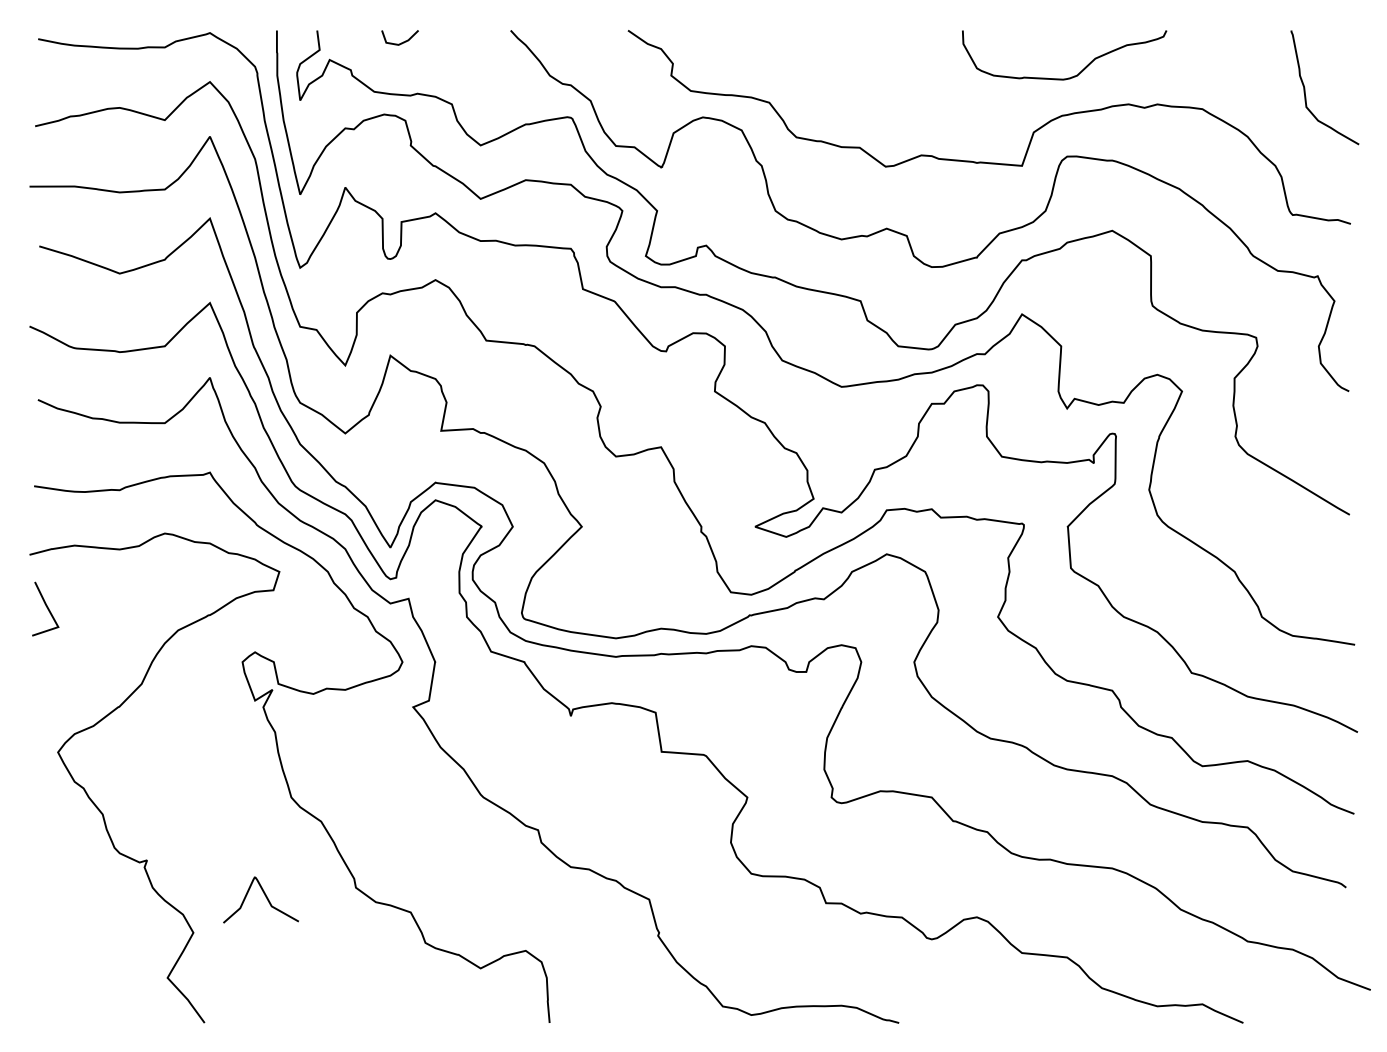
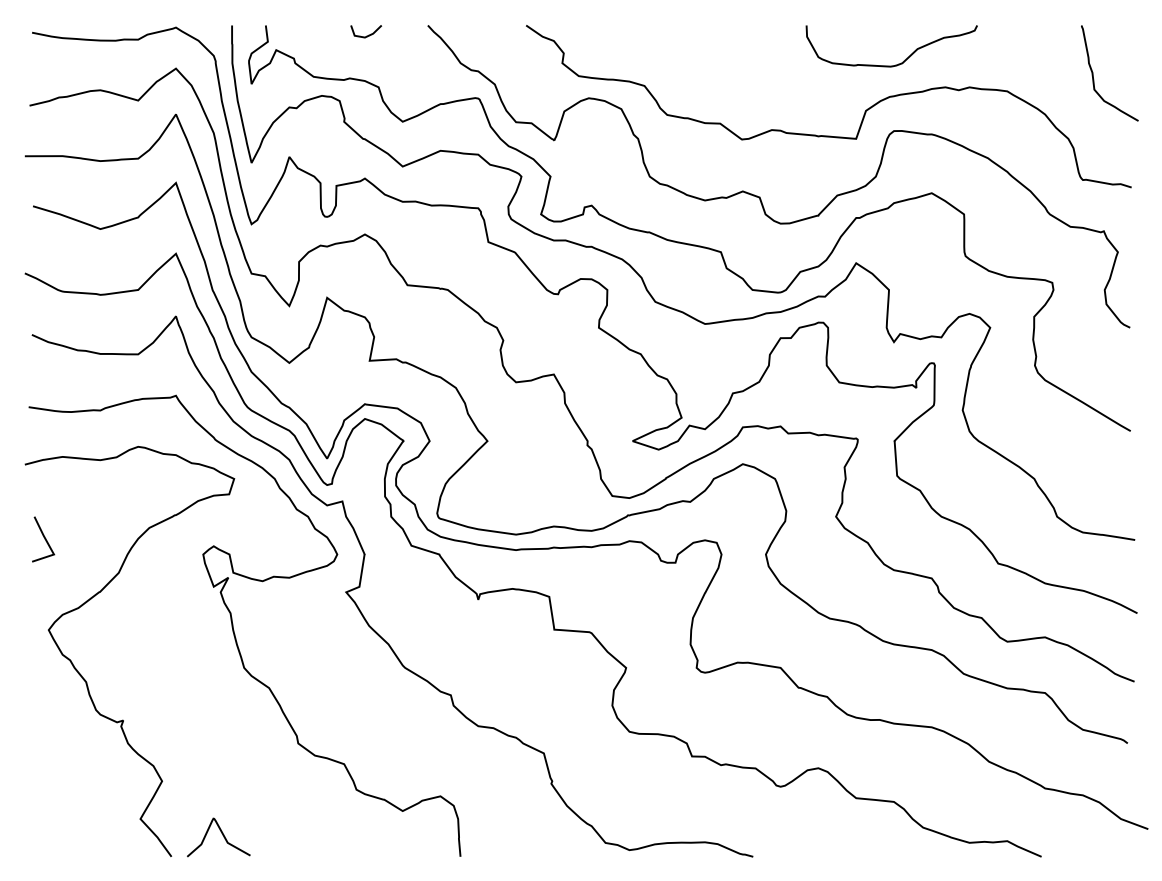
line: (401, 42) -> (367, 35), moved
line: (46, 607) -> (44, 538), moved
curve: (265, 897) -> (222, 835), moved

